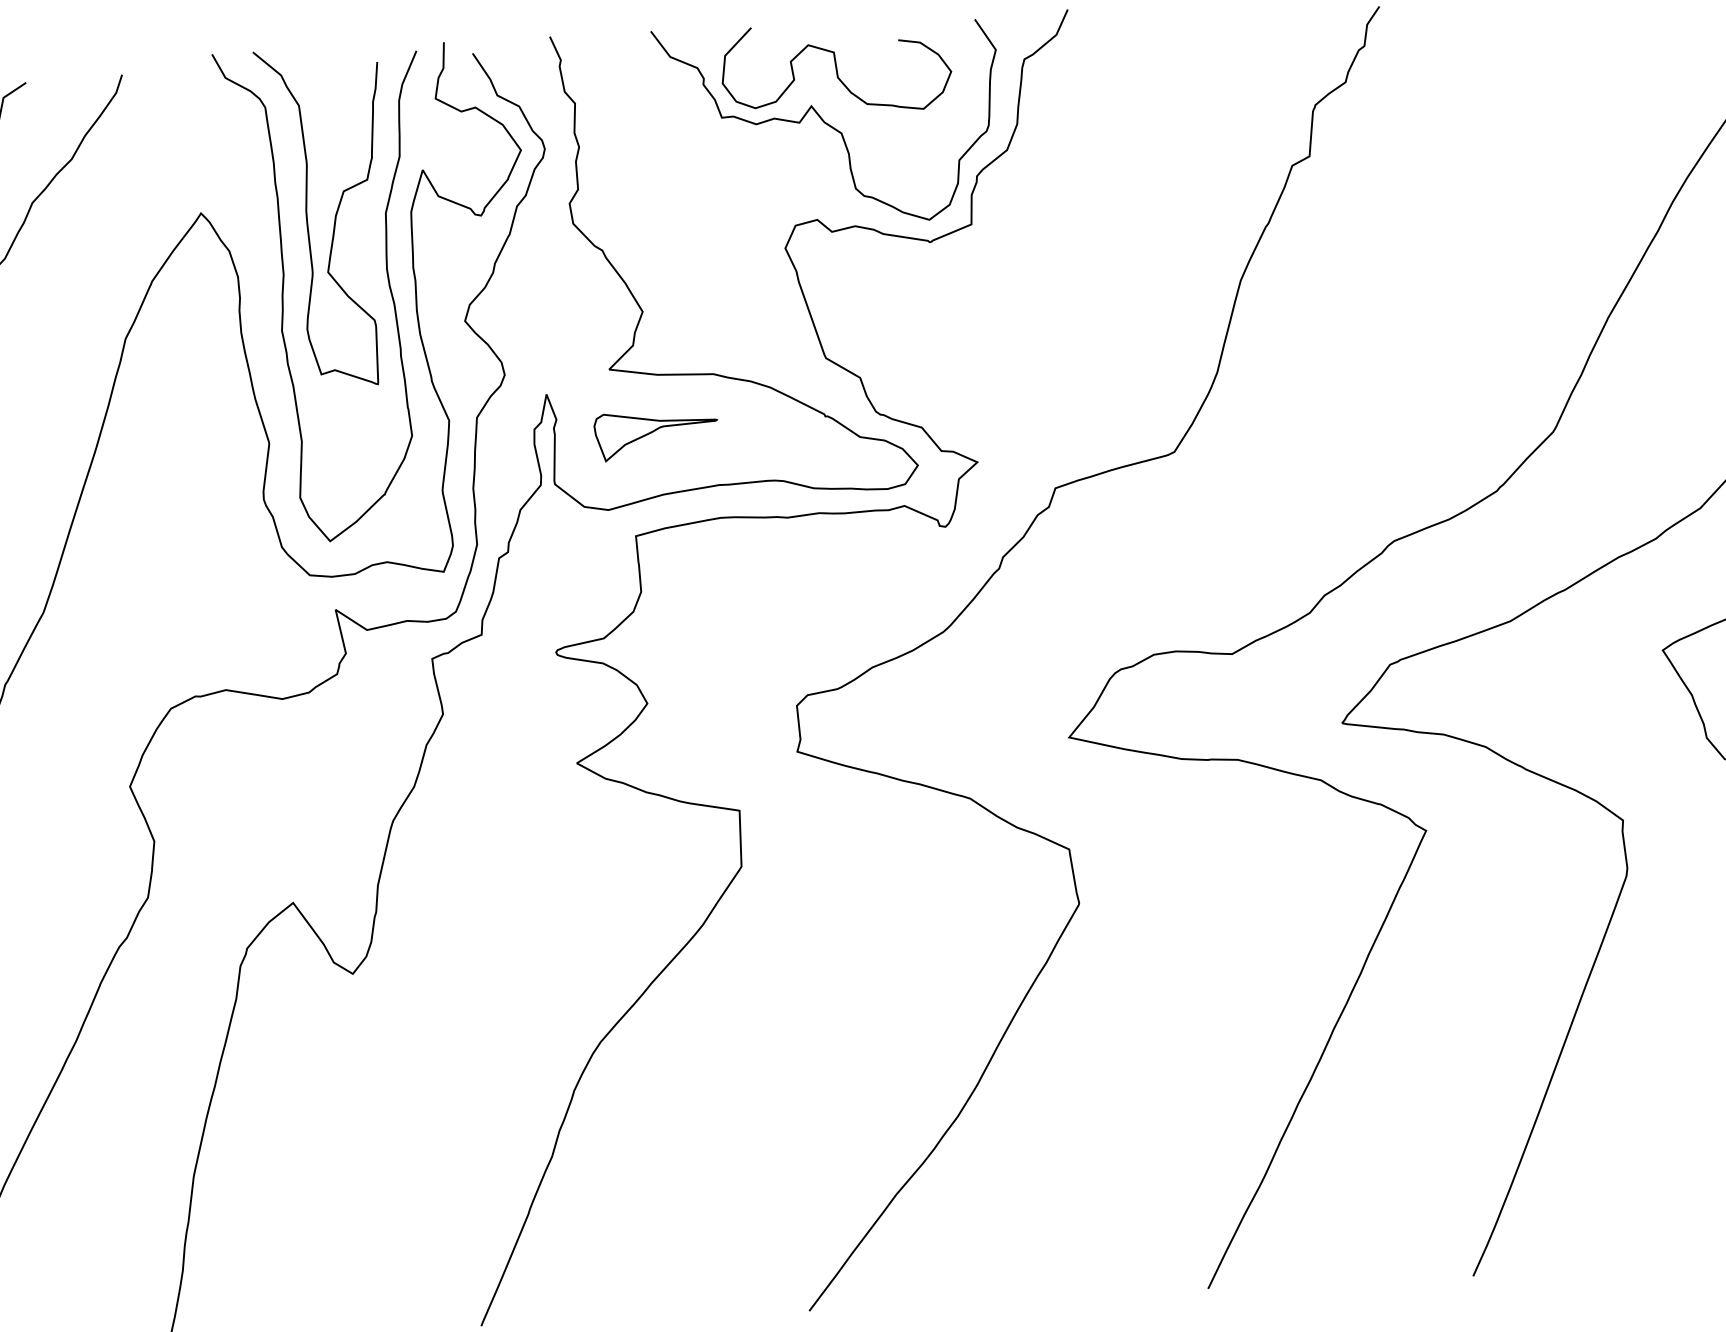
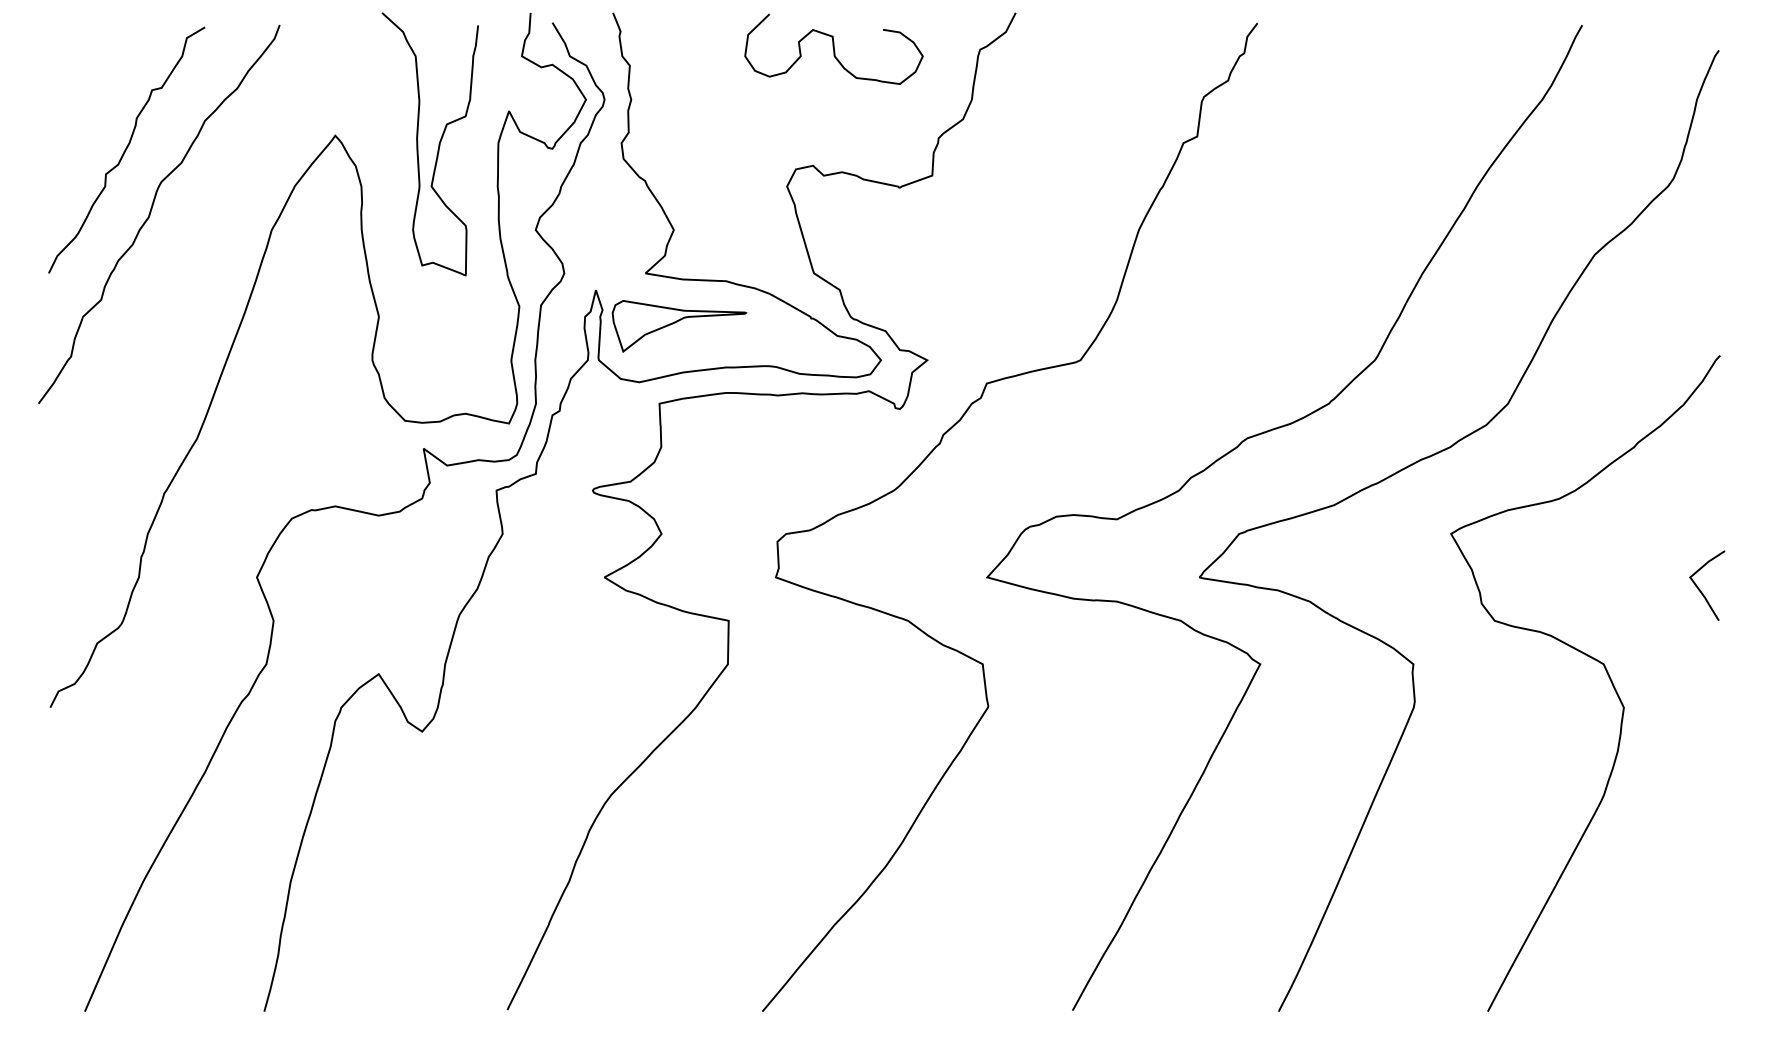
curve: (828, 123) -> (825, 91), removed
curve: (284, 297) -> (396, 204), removed
part: (656, 435) -> (679, 326), size x1.4

